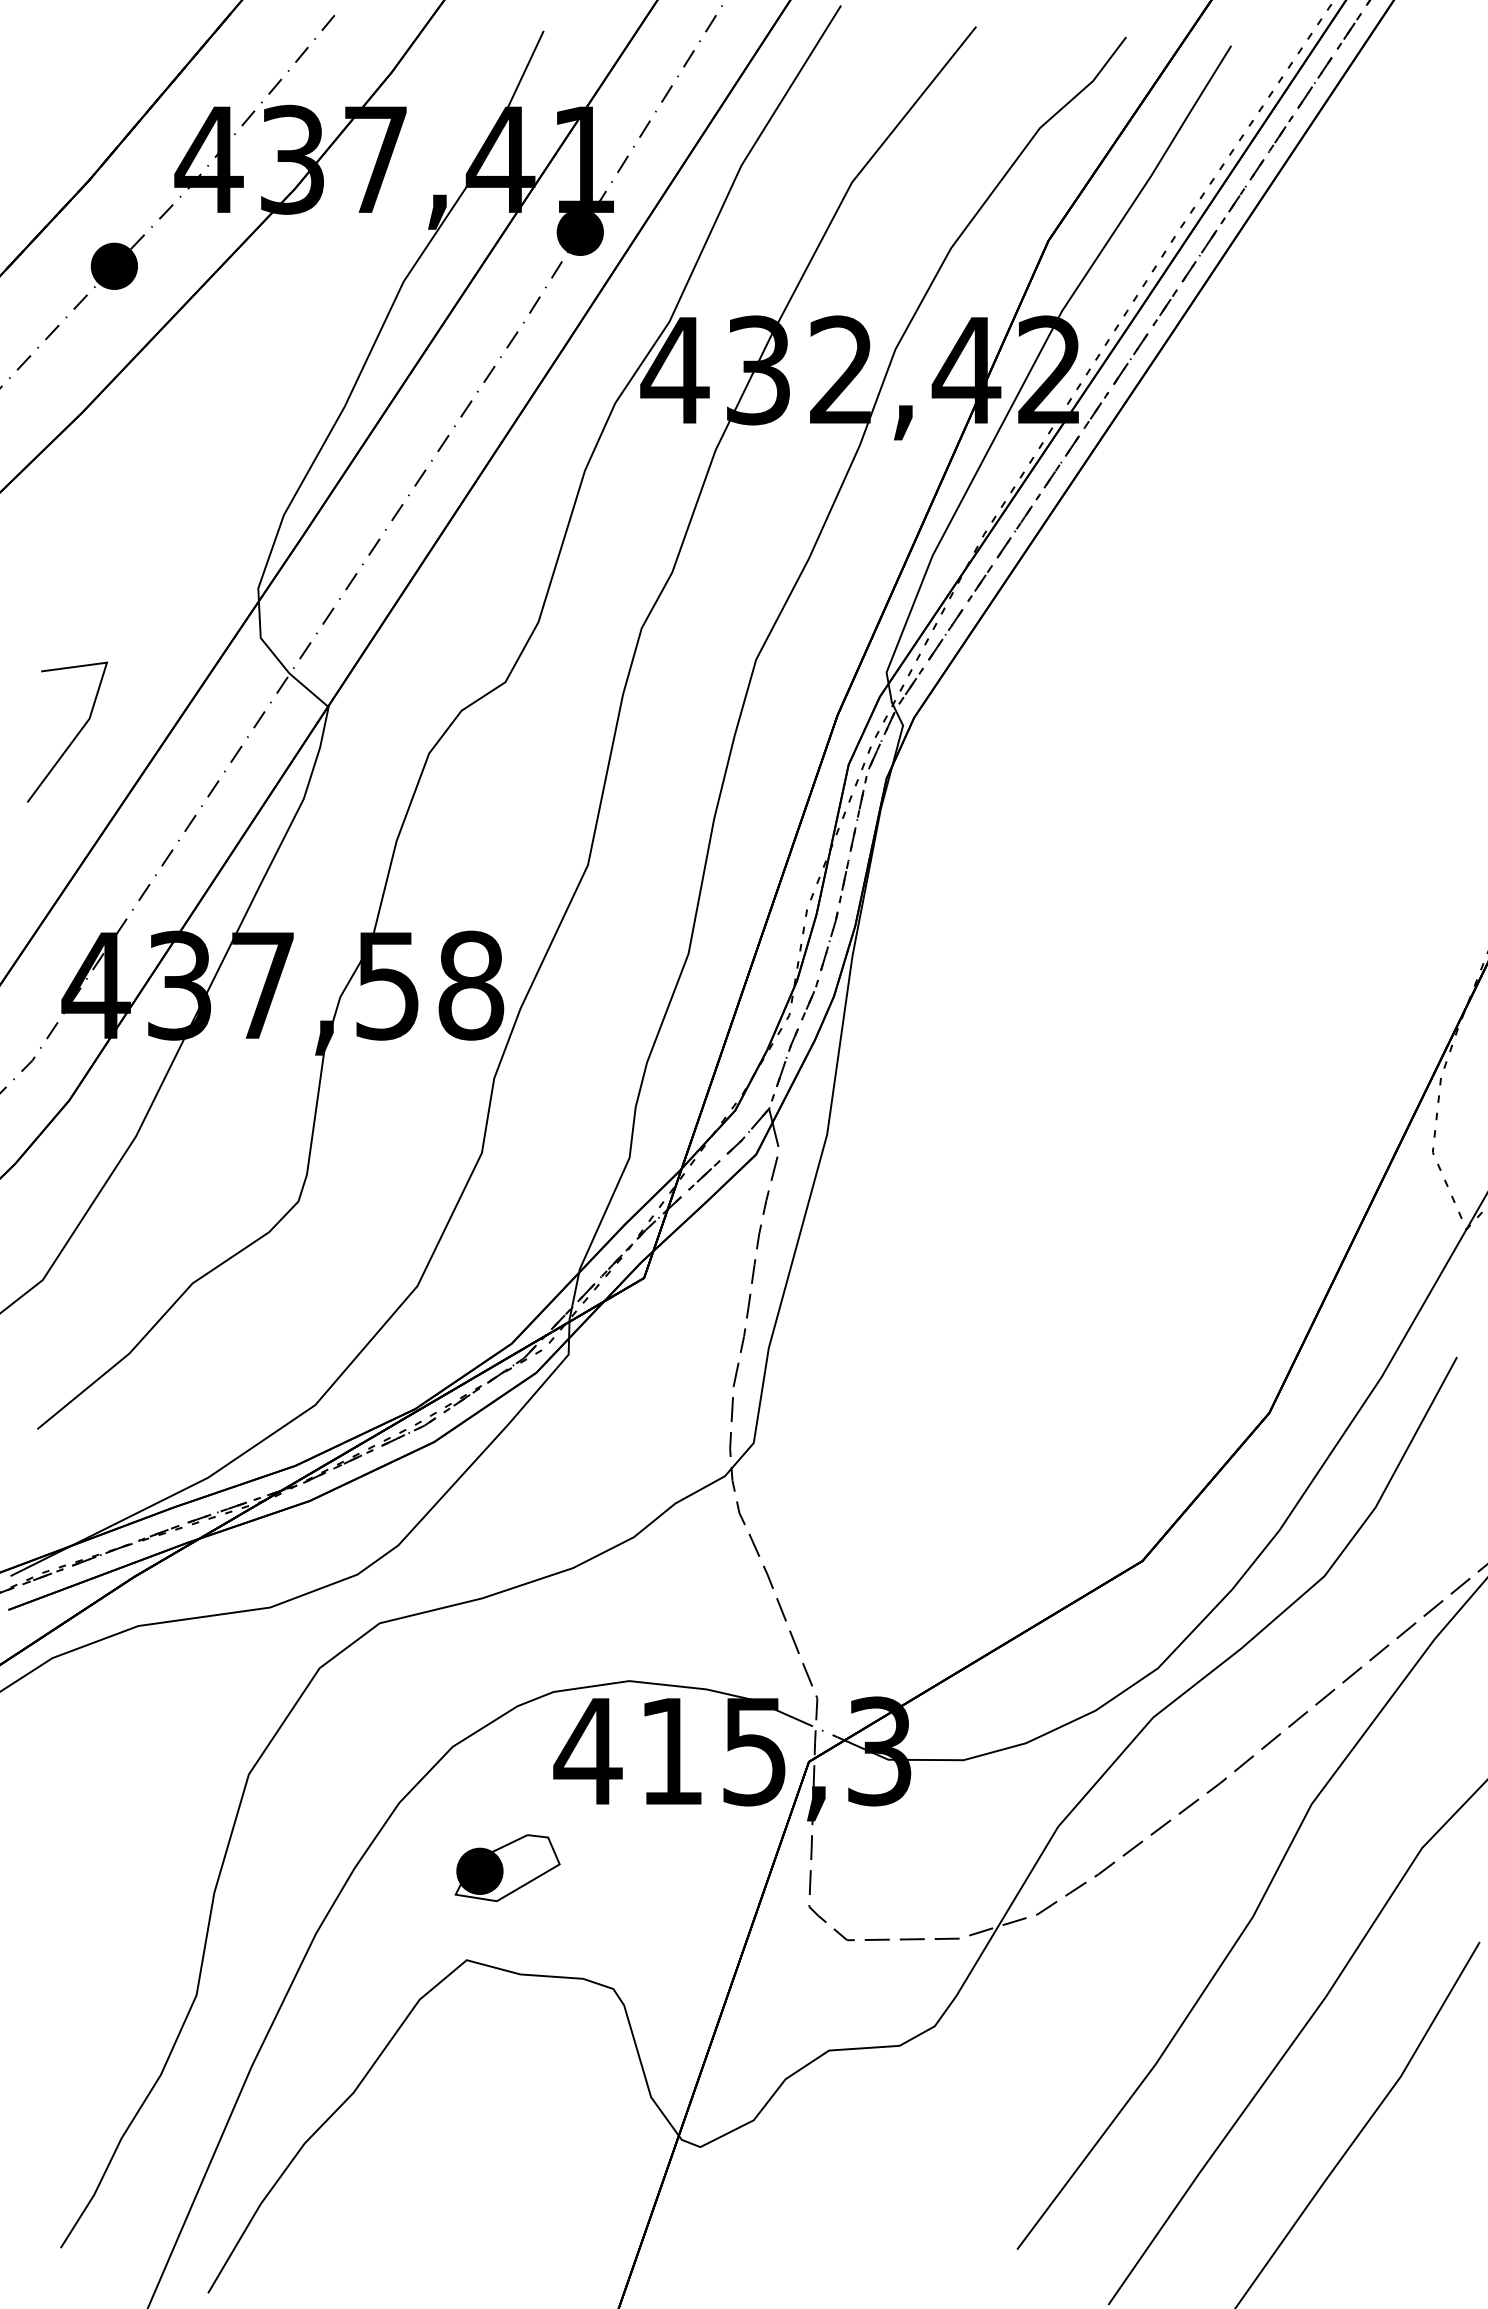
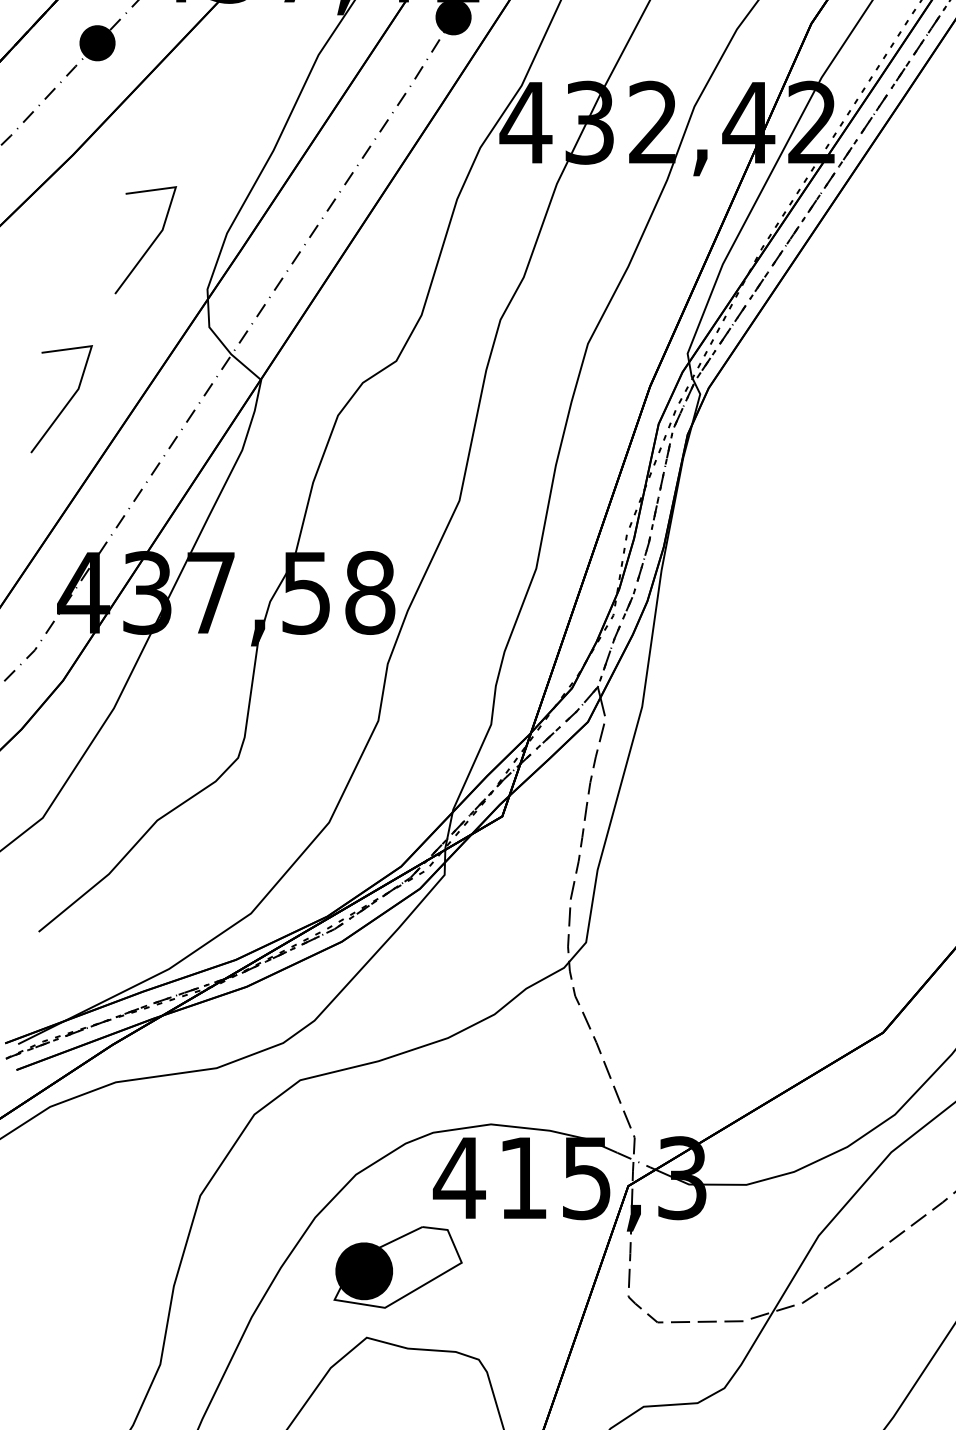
line: (185, 527) -> (151, 242), added
part: (507, 1867) -> (397, 1266), size x1.6

